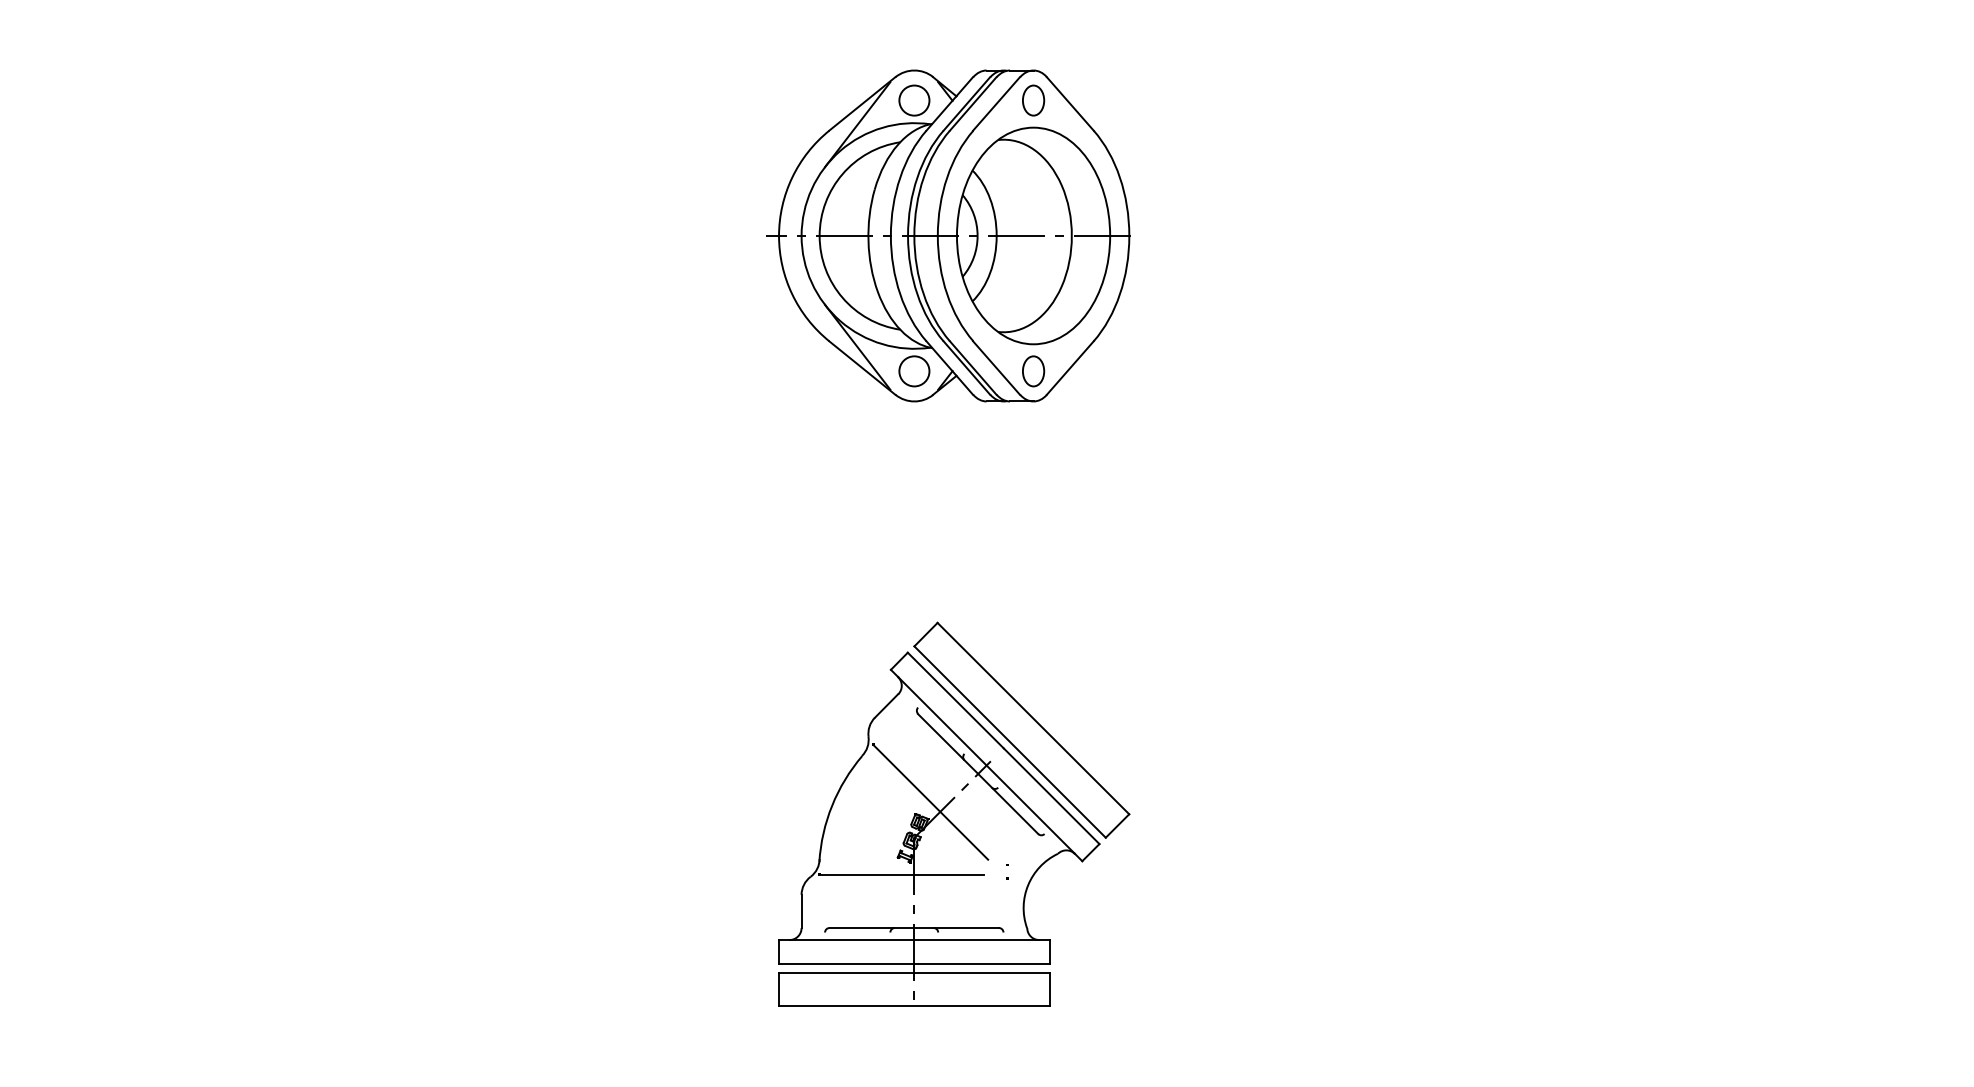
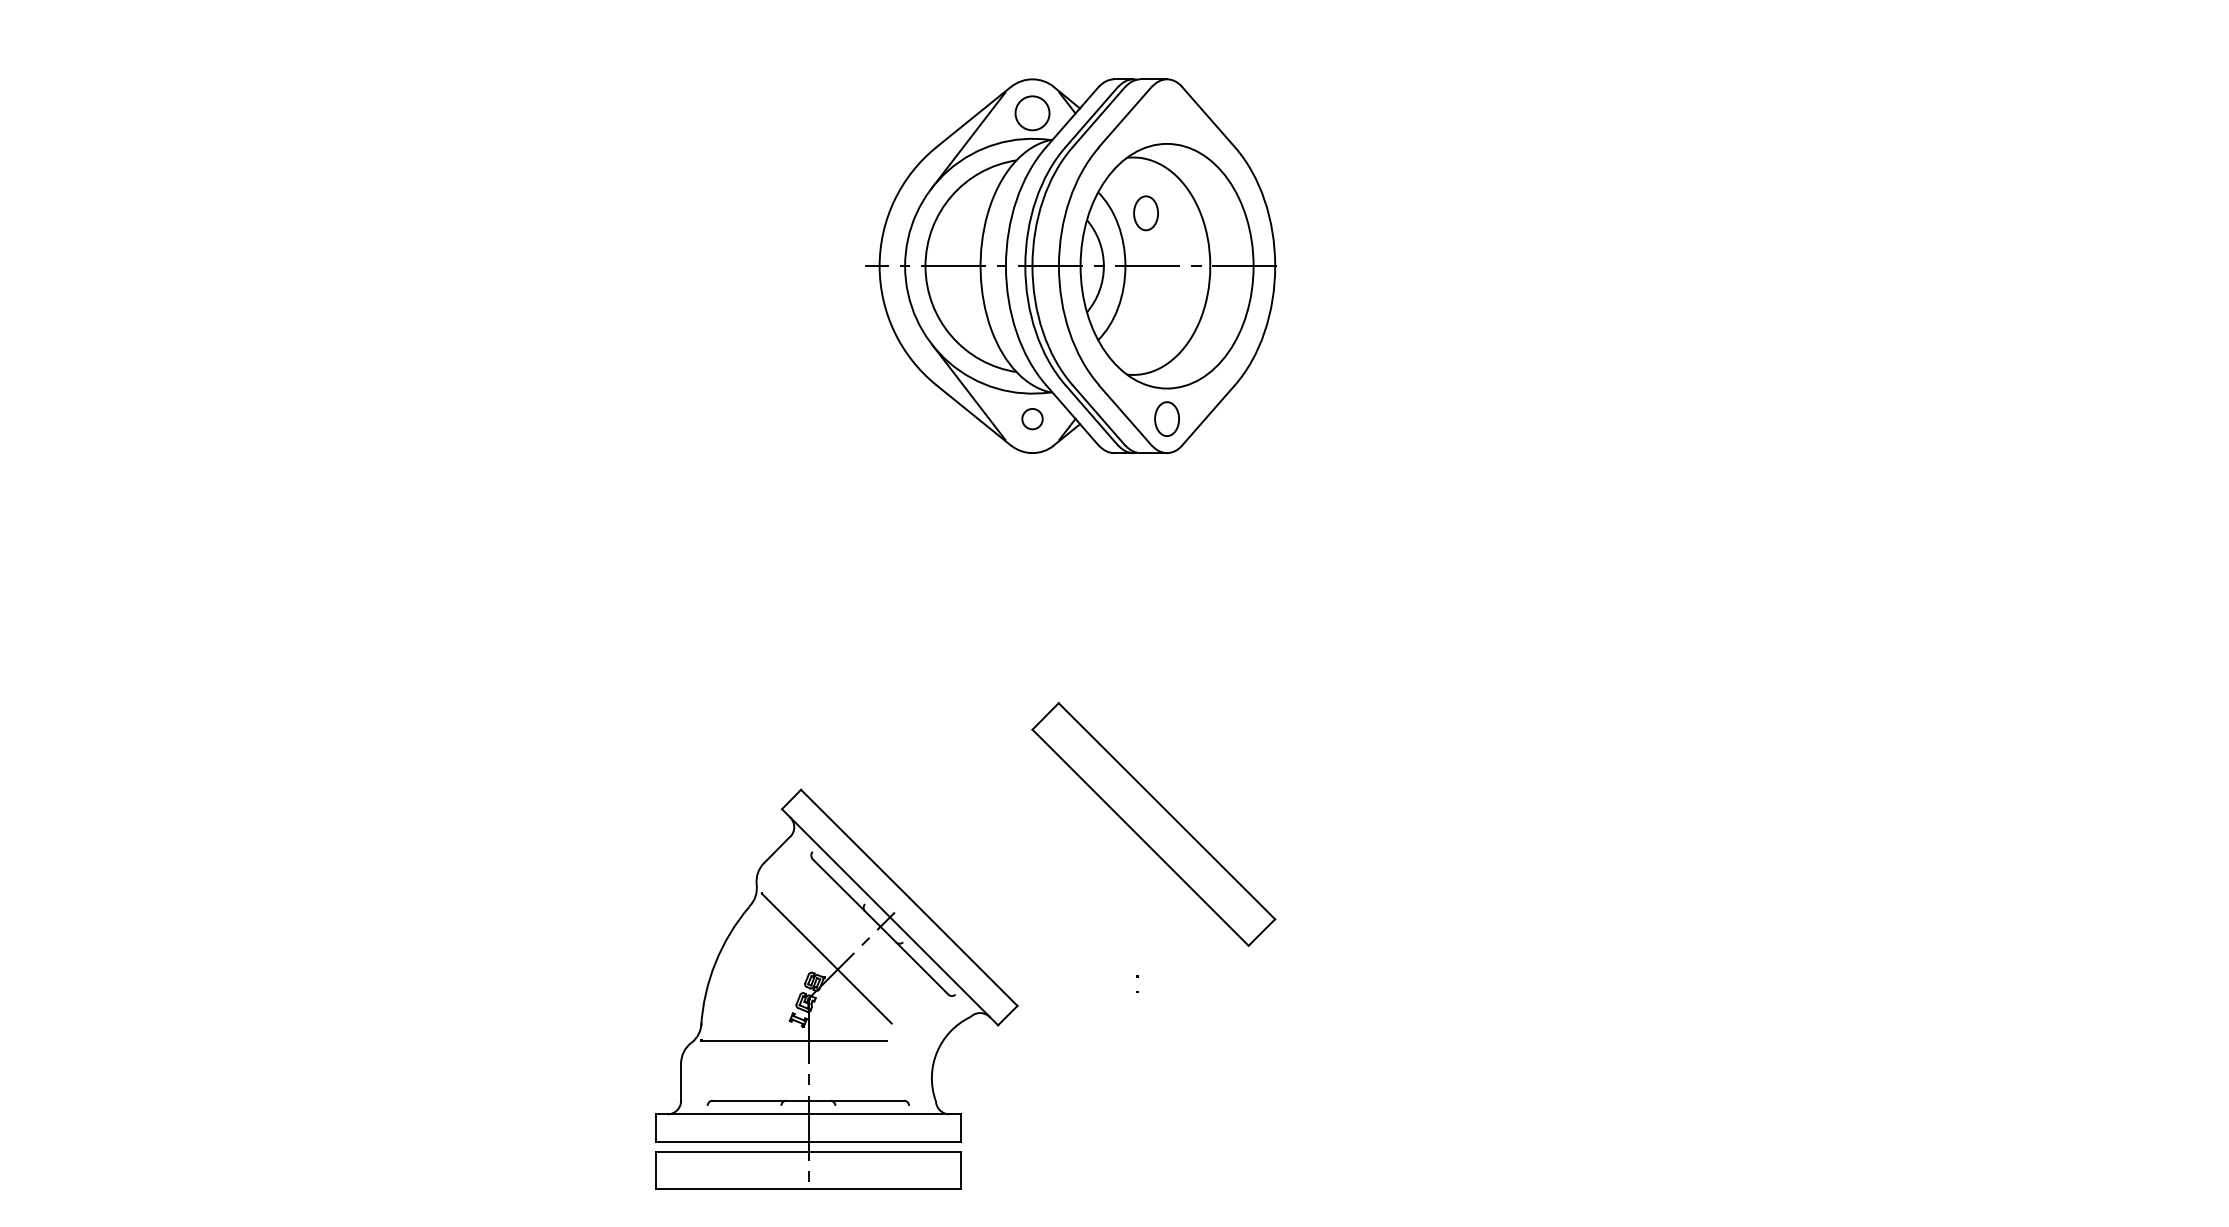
part: (1033, 100) -> (1145, 213), moved
circle: (914, 371) -> (1032, 419), size x0.6
part: (939, 828) -> (836, 988), moved

